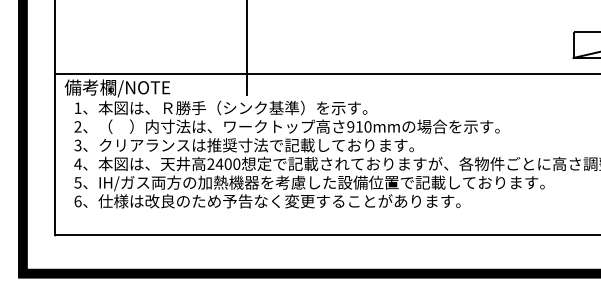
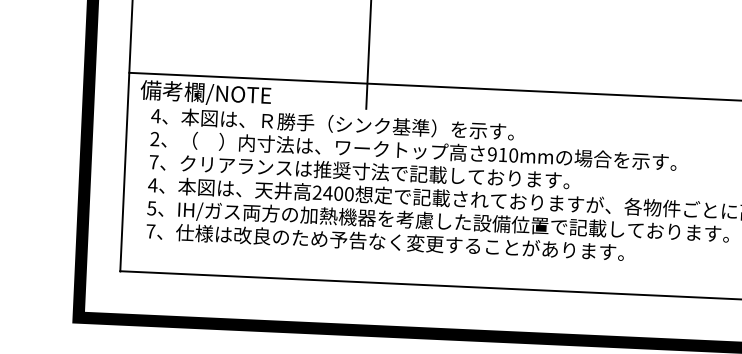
text: (77, 107) -> (155, 115), 1 -> 4
text: (77, 145) -> (153, 162), 3 -> 7
text: (77, 201) -> (150, 231), 6 -> 7

